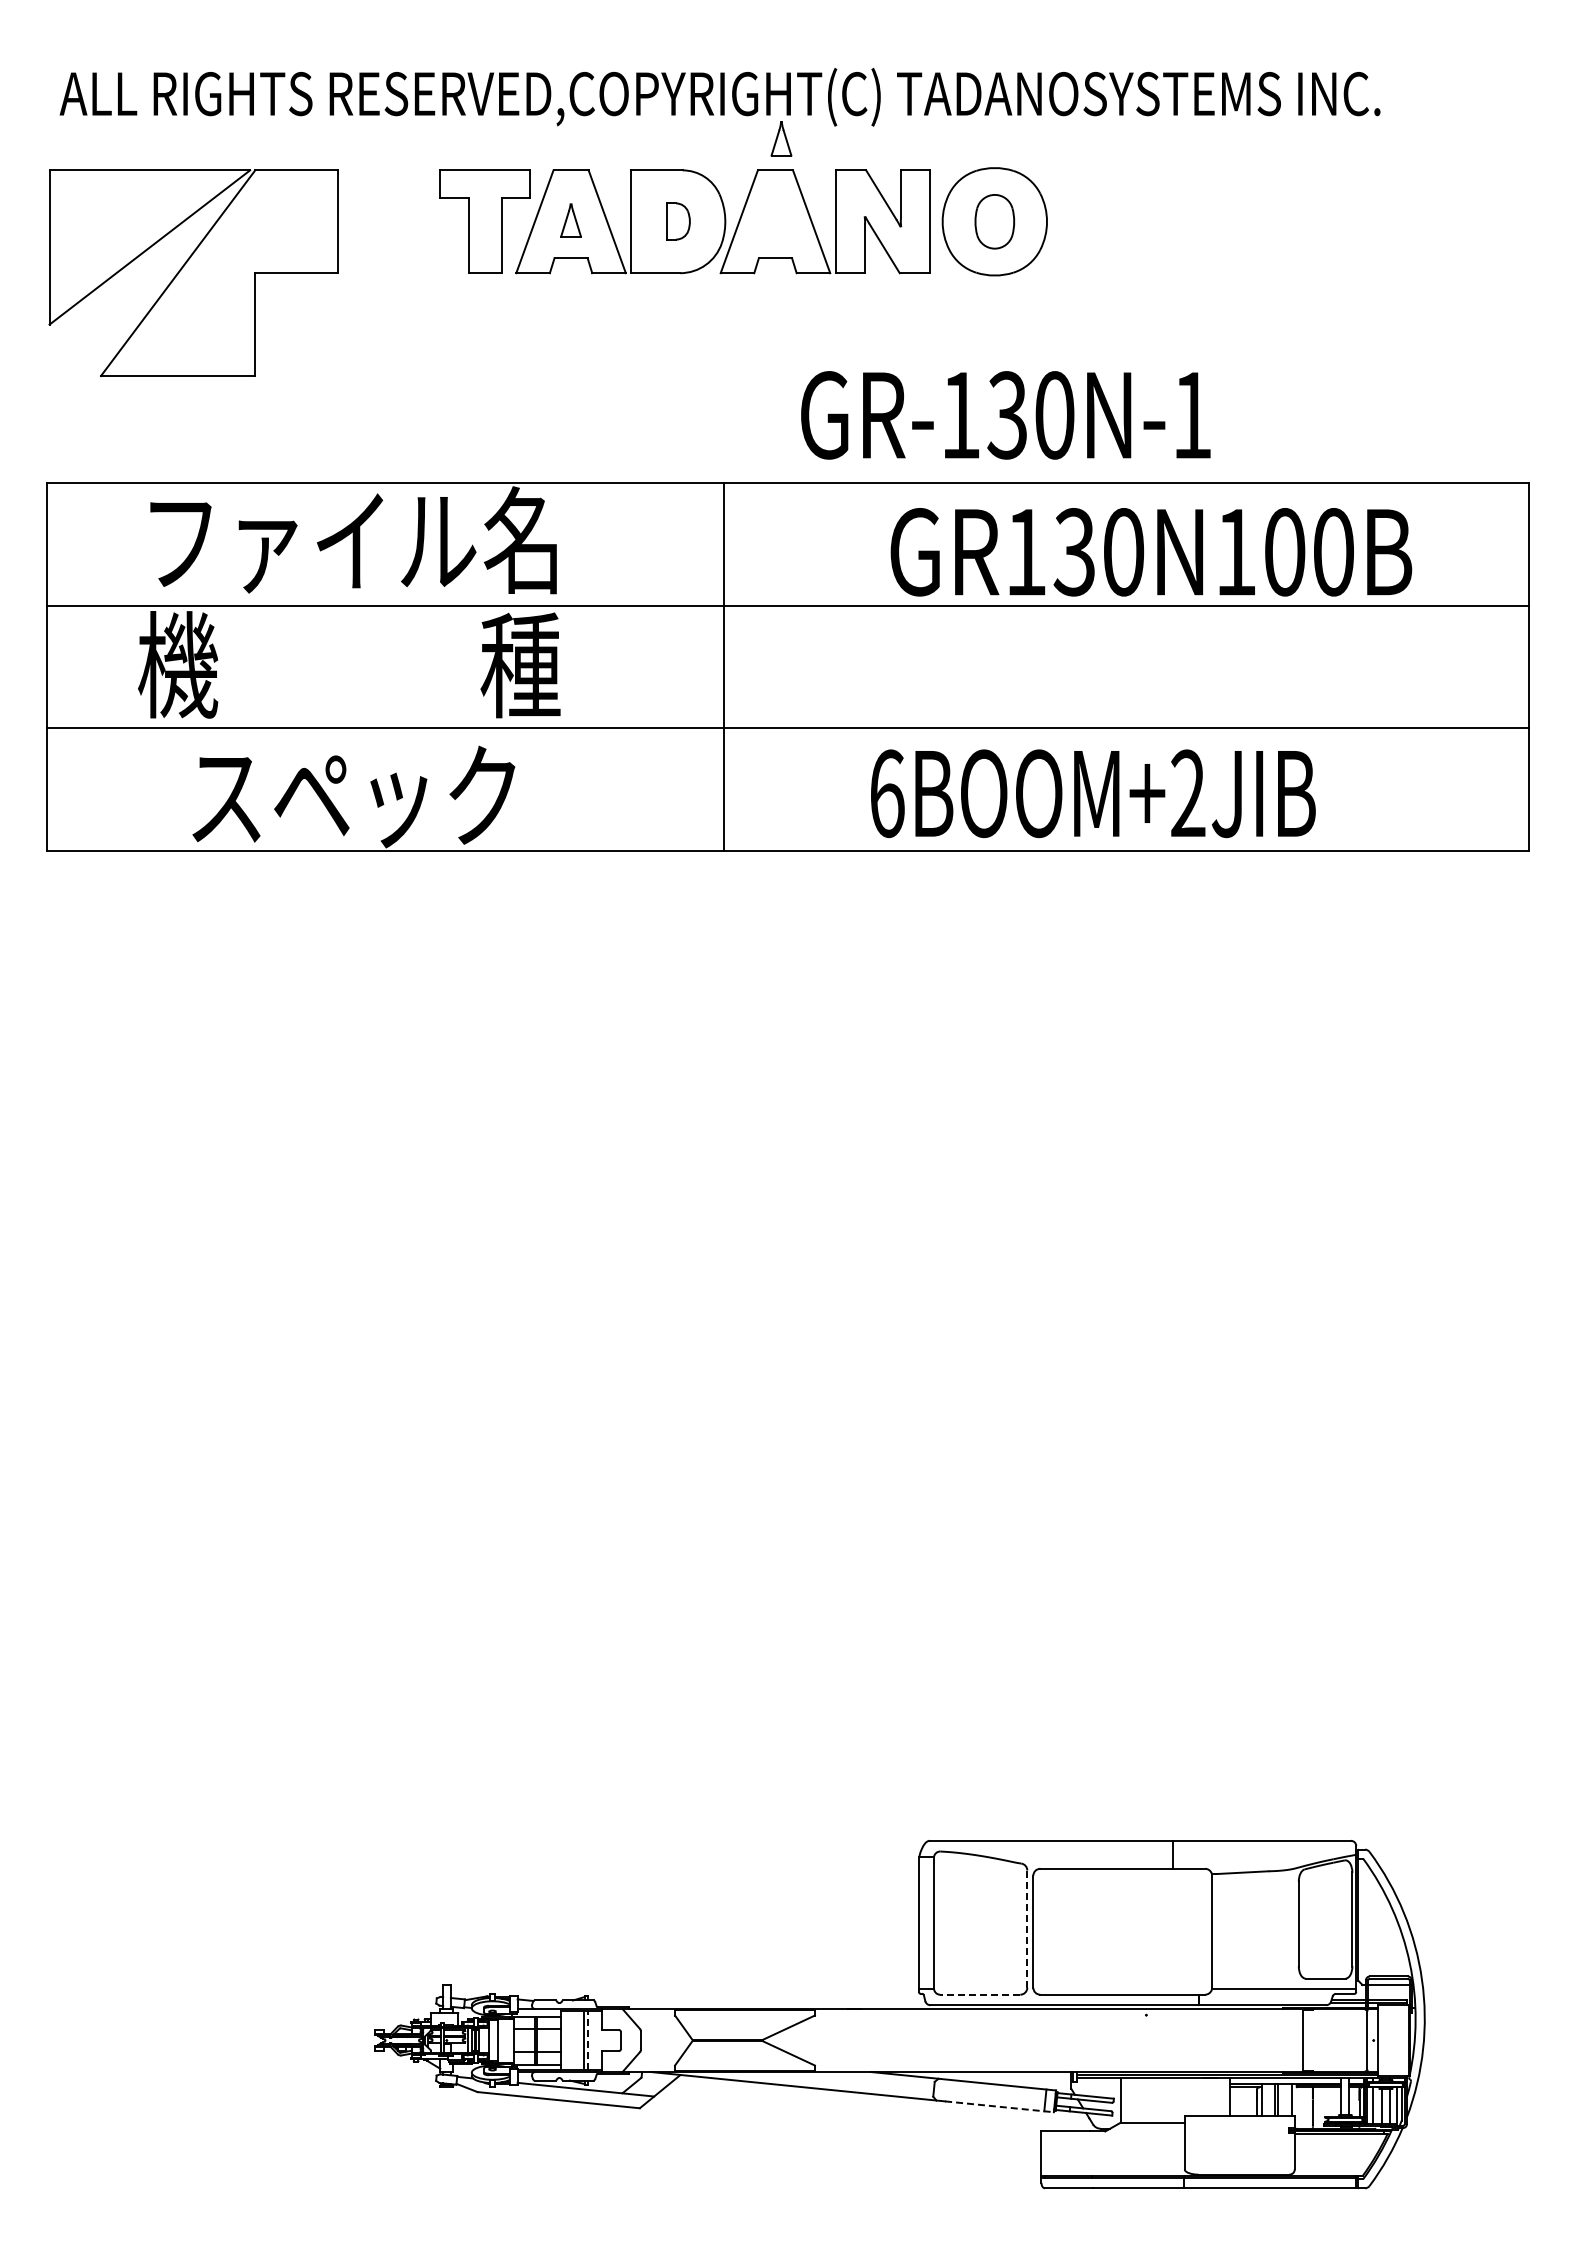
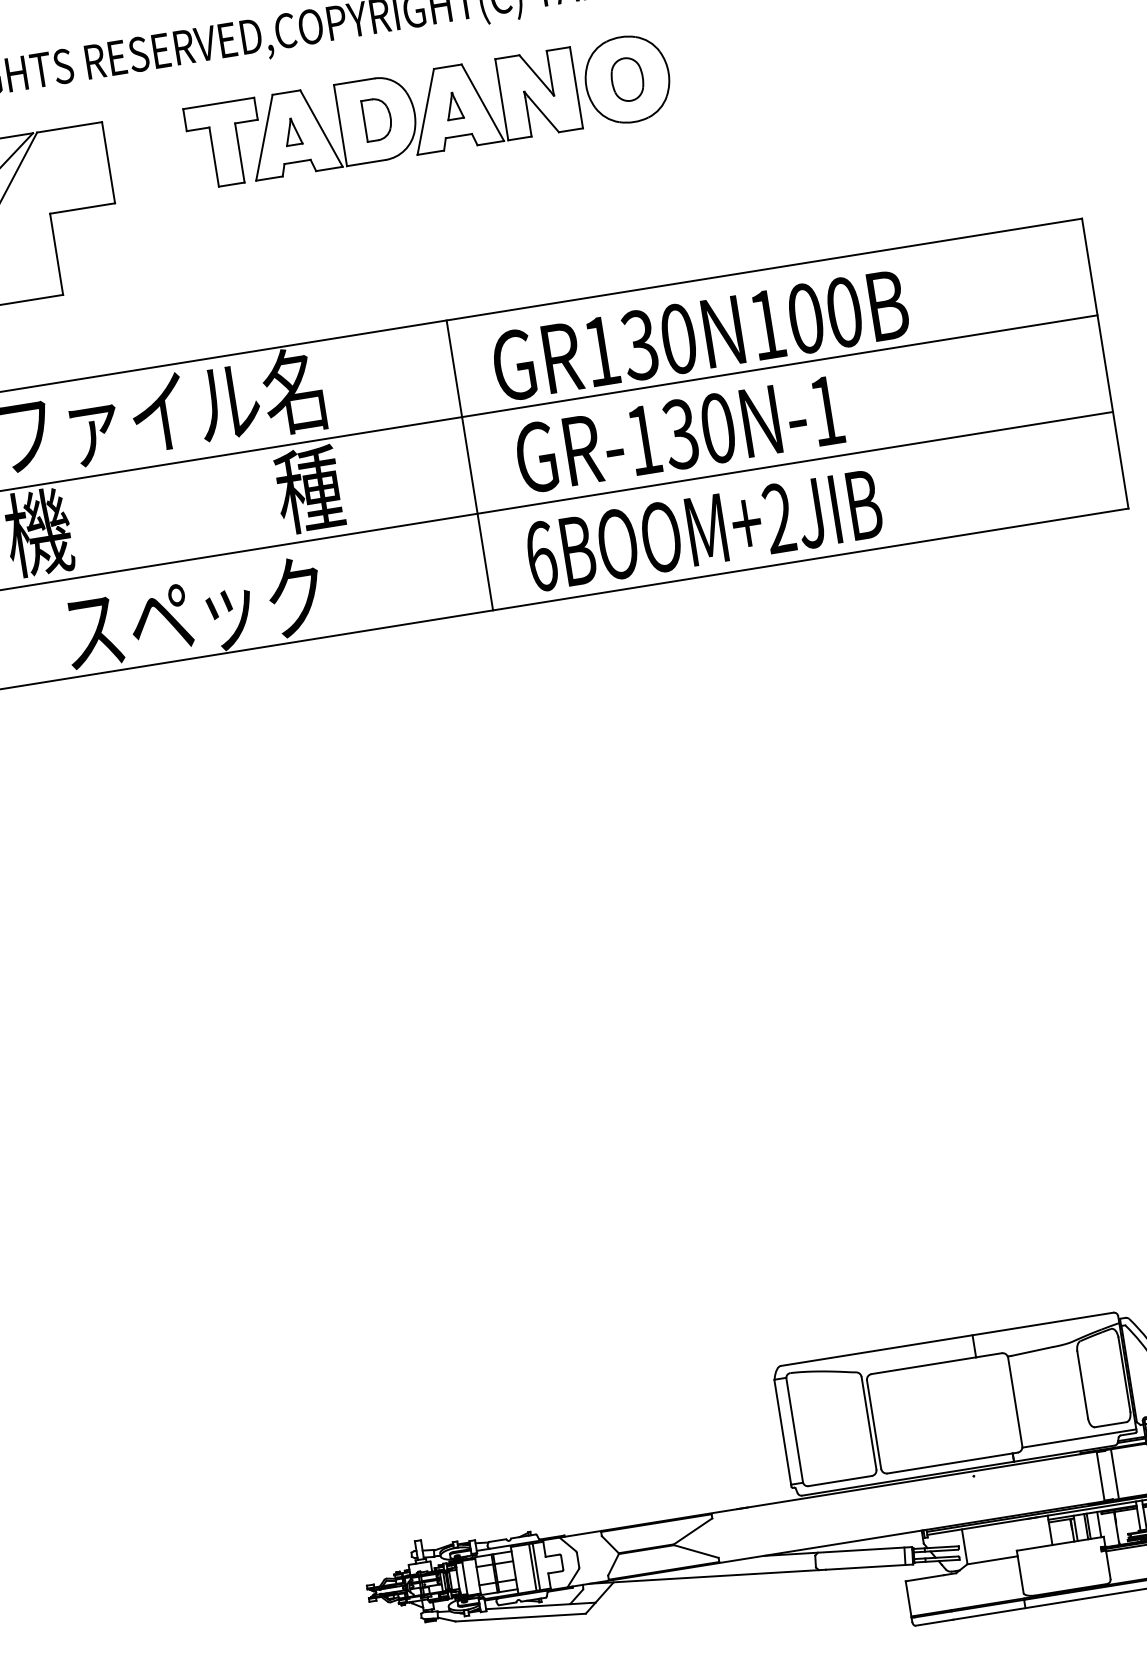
part: (781, 138) -> (454, 105), moved
part: (678, 221) -> (377, 119), size x1.43
text: (1005, 415) -> (679, 434), moved
text: (1151, 552) -> (700, 335), moved
text: (1093, 793) -> (704, 530), moved
line: (1027, 1929) -> (869, 1423), dashed -> solid
line: (979, 1994) -> (839, 1480), dashed -> solid
line: (588, 2040) -> (536, 1566), dashed -> solid
line: (1321, 2040) -> (1115, 1474), added
line: (999, 2106) -> (869, 1566), dashed -> solid

